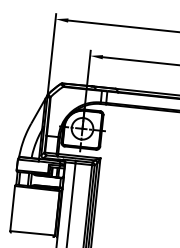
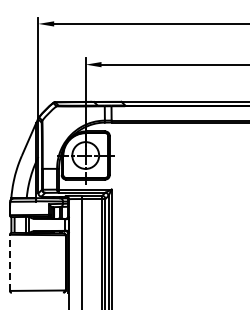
line: (12, 208) -> (9, 262), solid -> dashed

